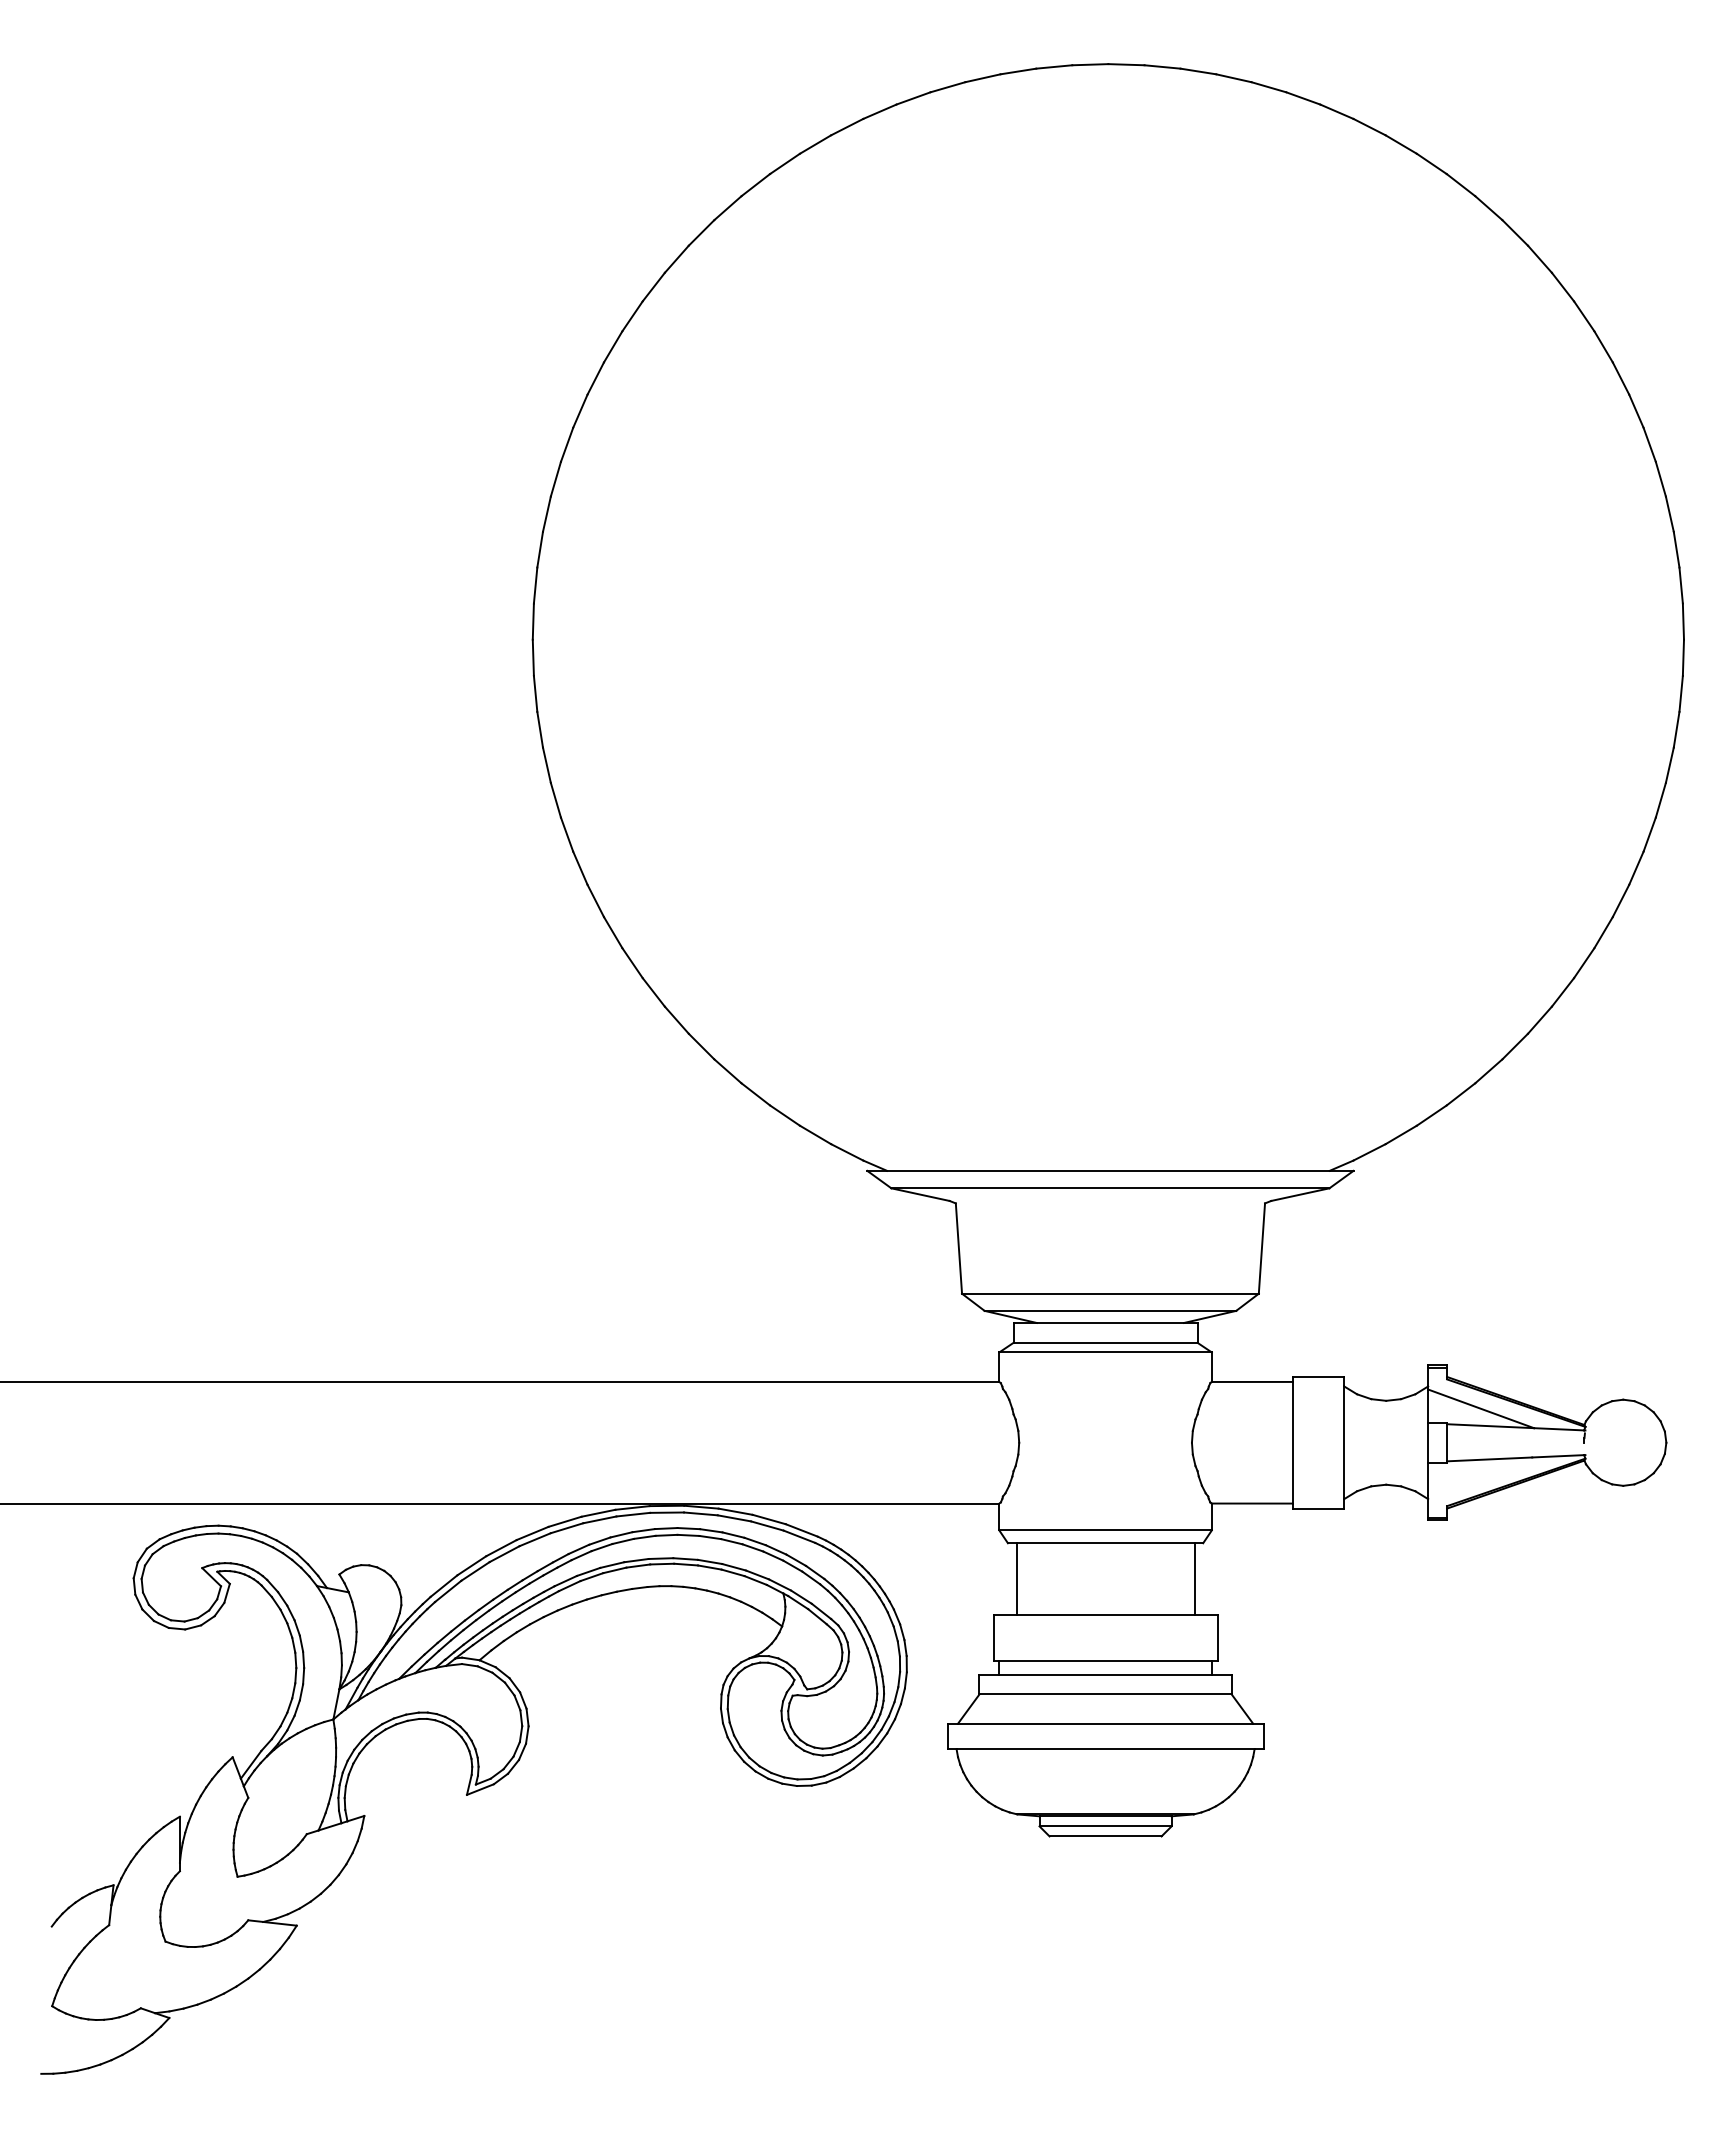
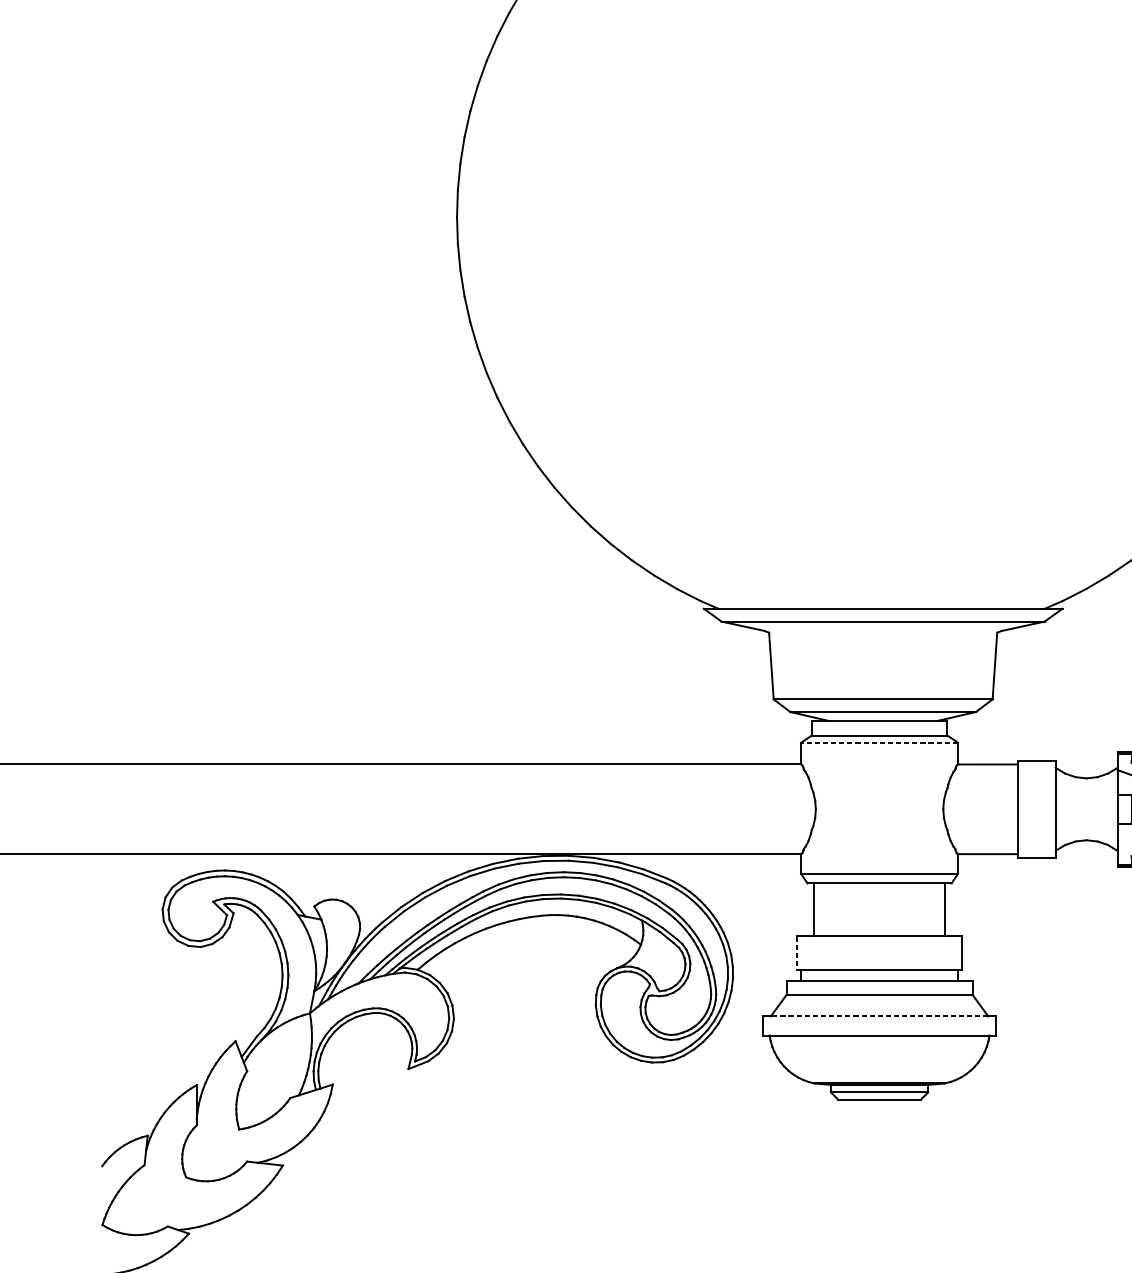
line: (1105, 1352) -> (879, 742), solid -> dashed
line: (993, 1638) -> (796, 953), solid -> dashed
line: (1105, 1723) -> (879, 1016), solid -> dashed

